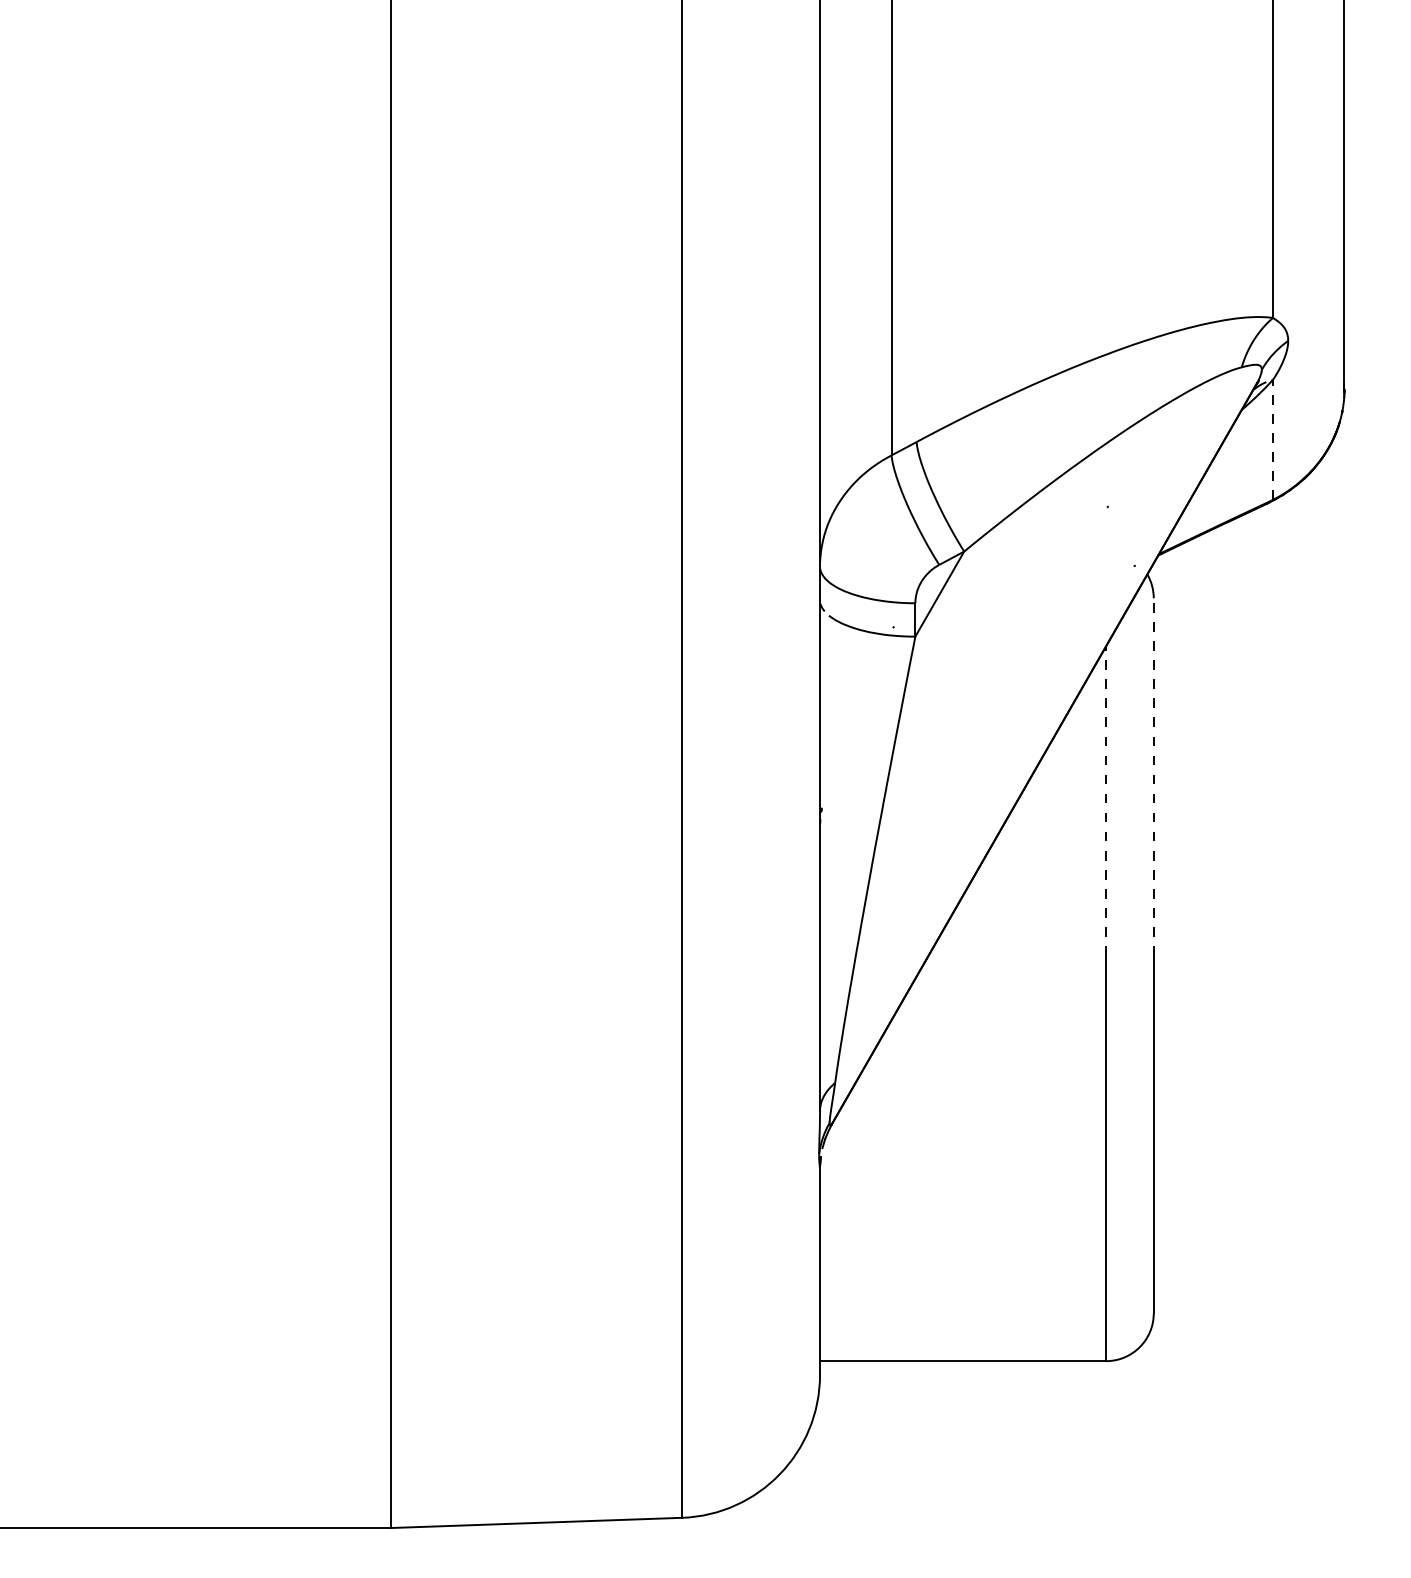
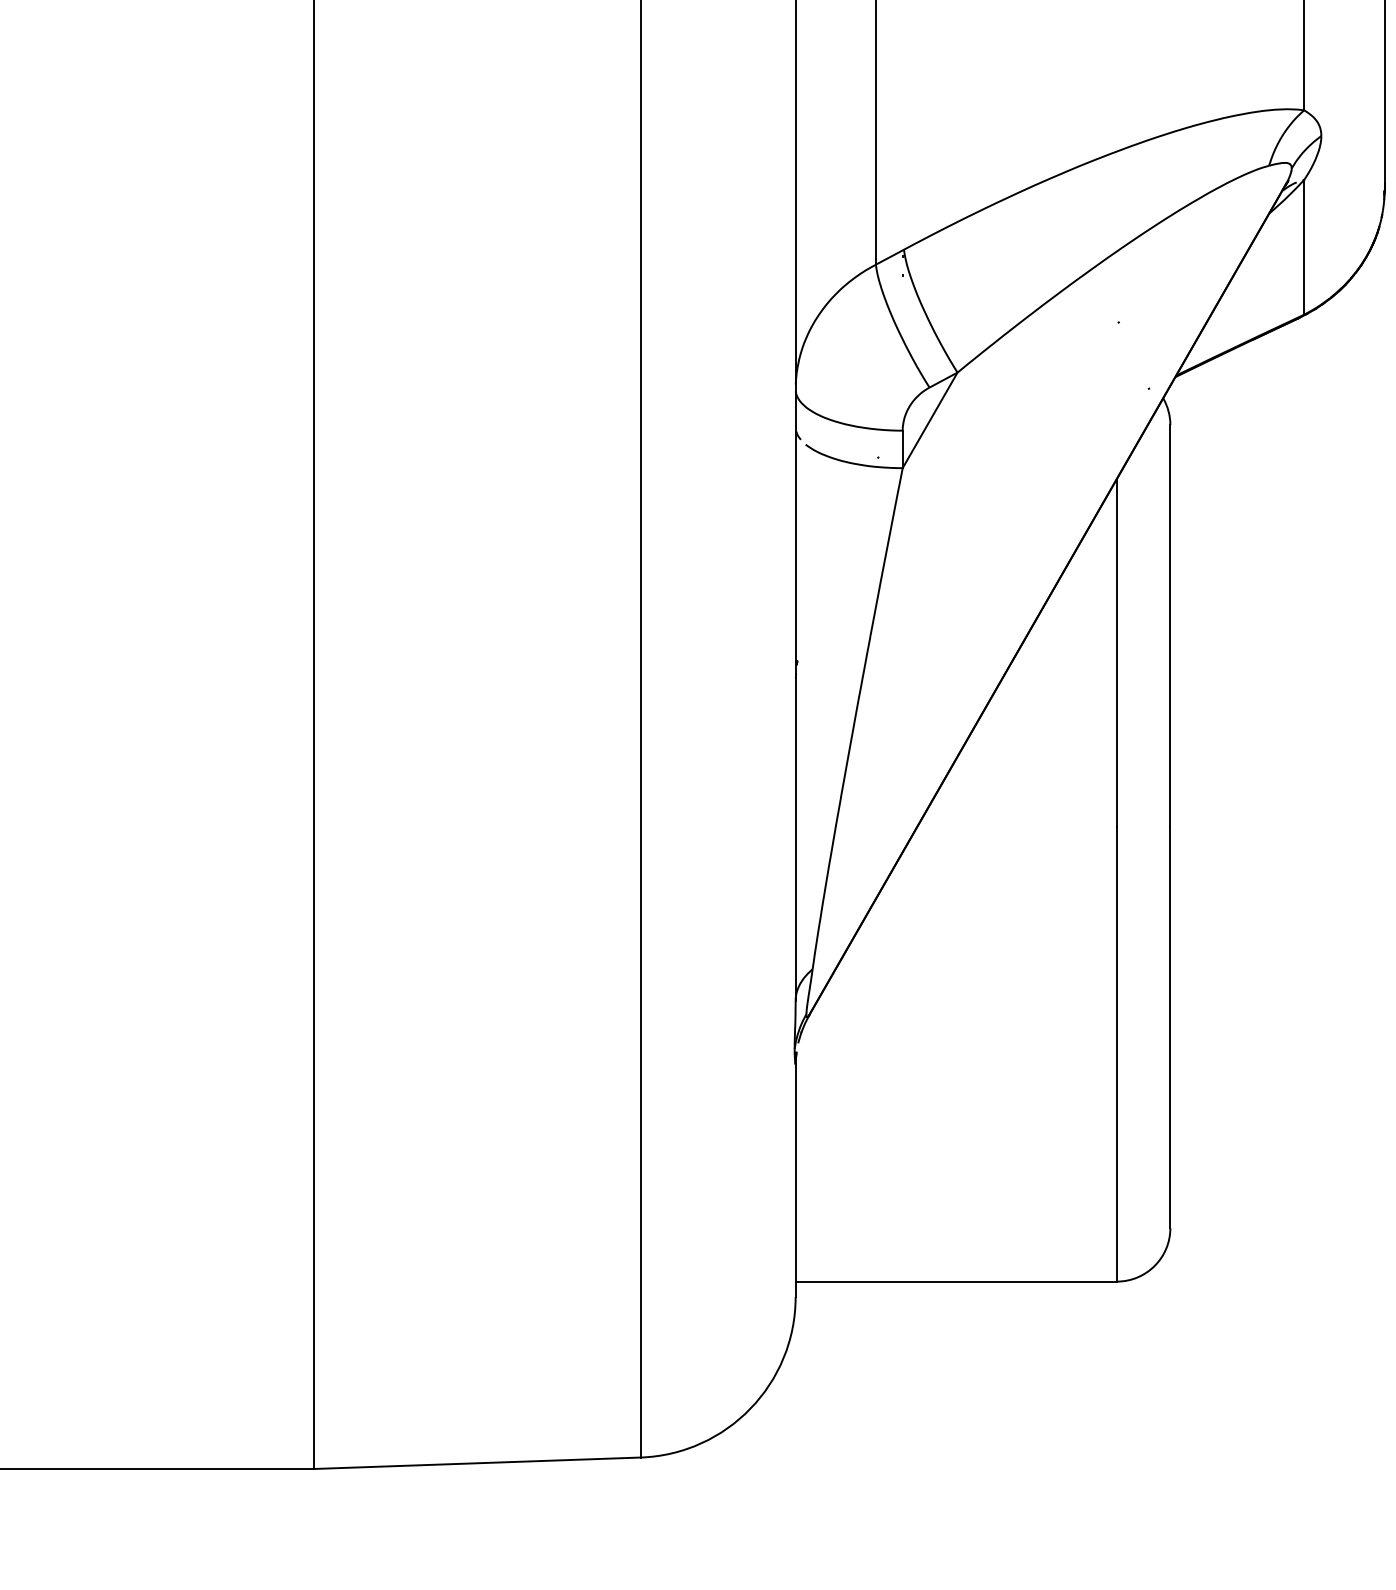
line: (1272, 439) -> (1303, 246), dashed -> solid
line: (1153, 777) -> (1170, 626), dashed -> solid
line: (1106, 801) -> (1117, 653), dashed -> solid

